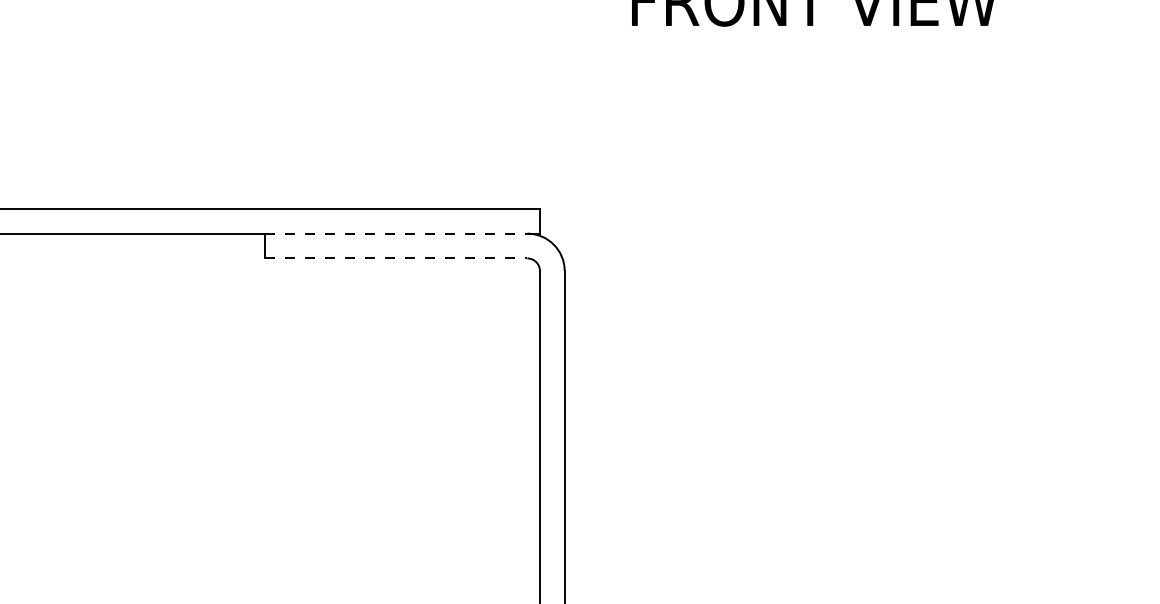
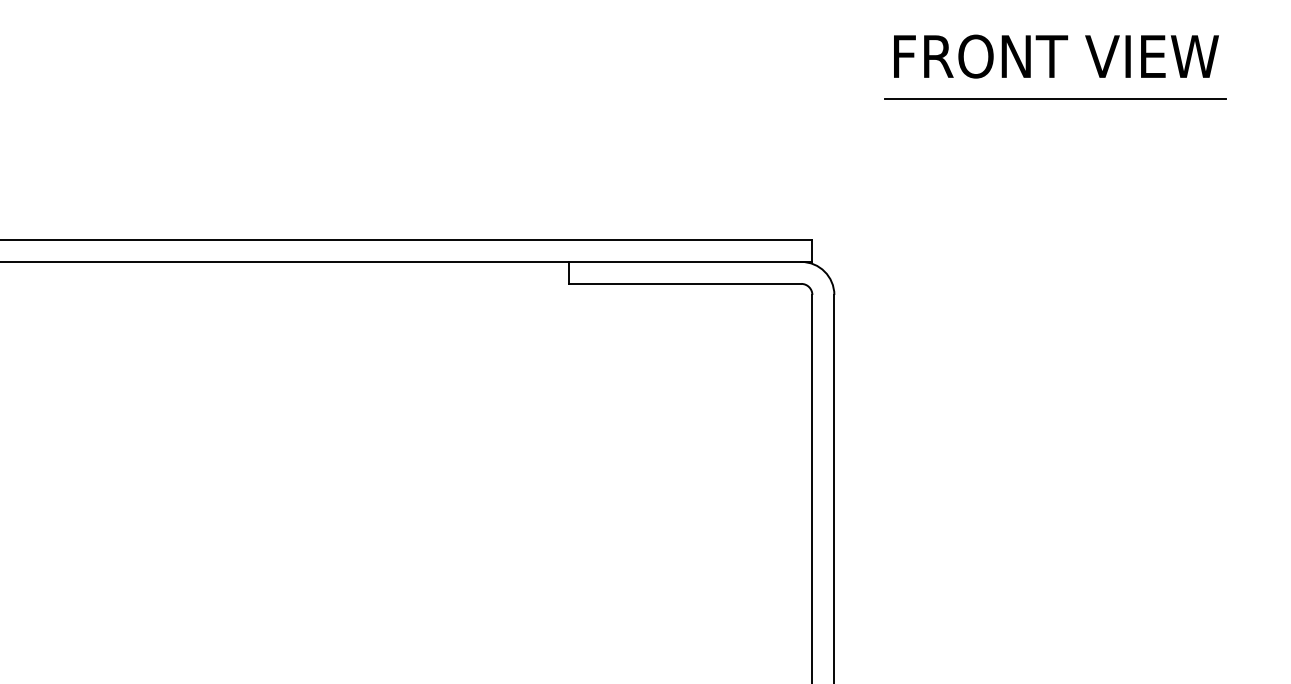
line: (814, 49) -> (1055, 98), added
line: (396, 233) -> (685, 261), dashed -> solid
line: (396, 257) -> (685, 283), dashed -> solid

